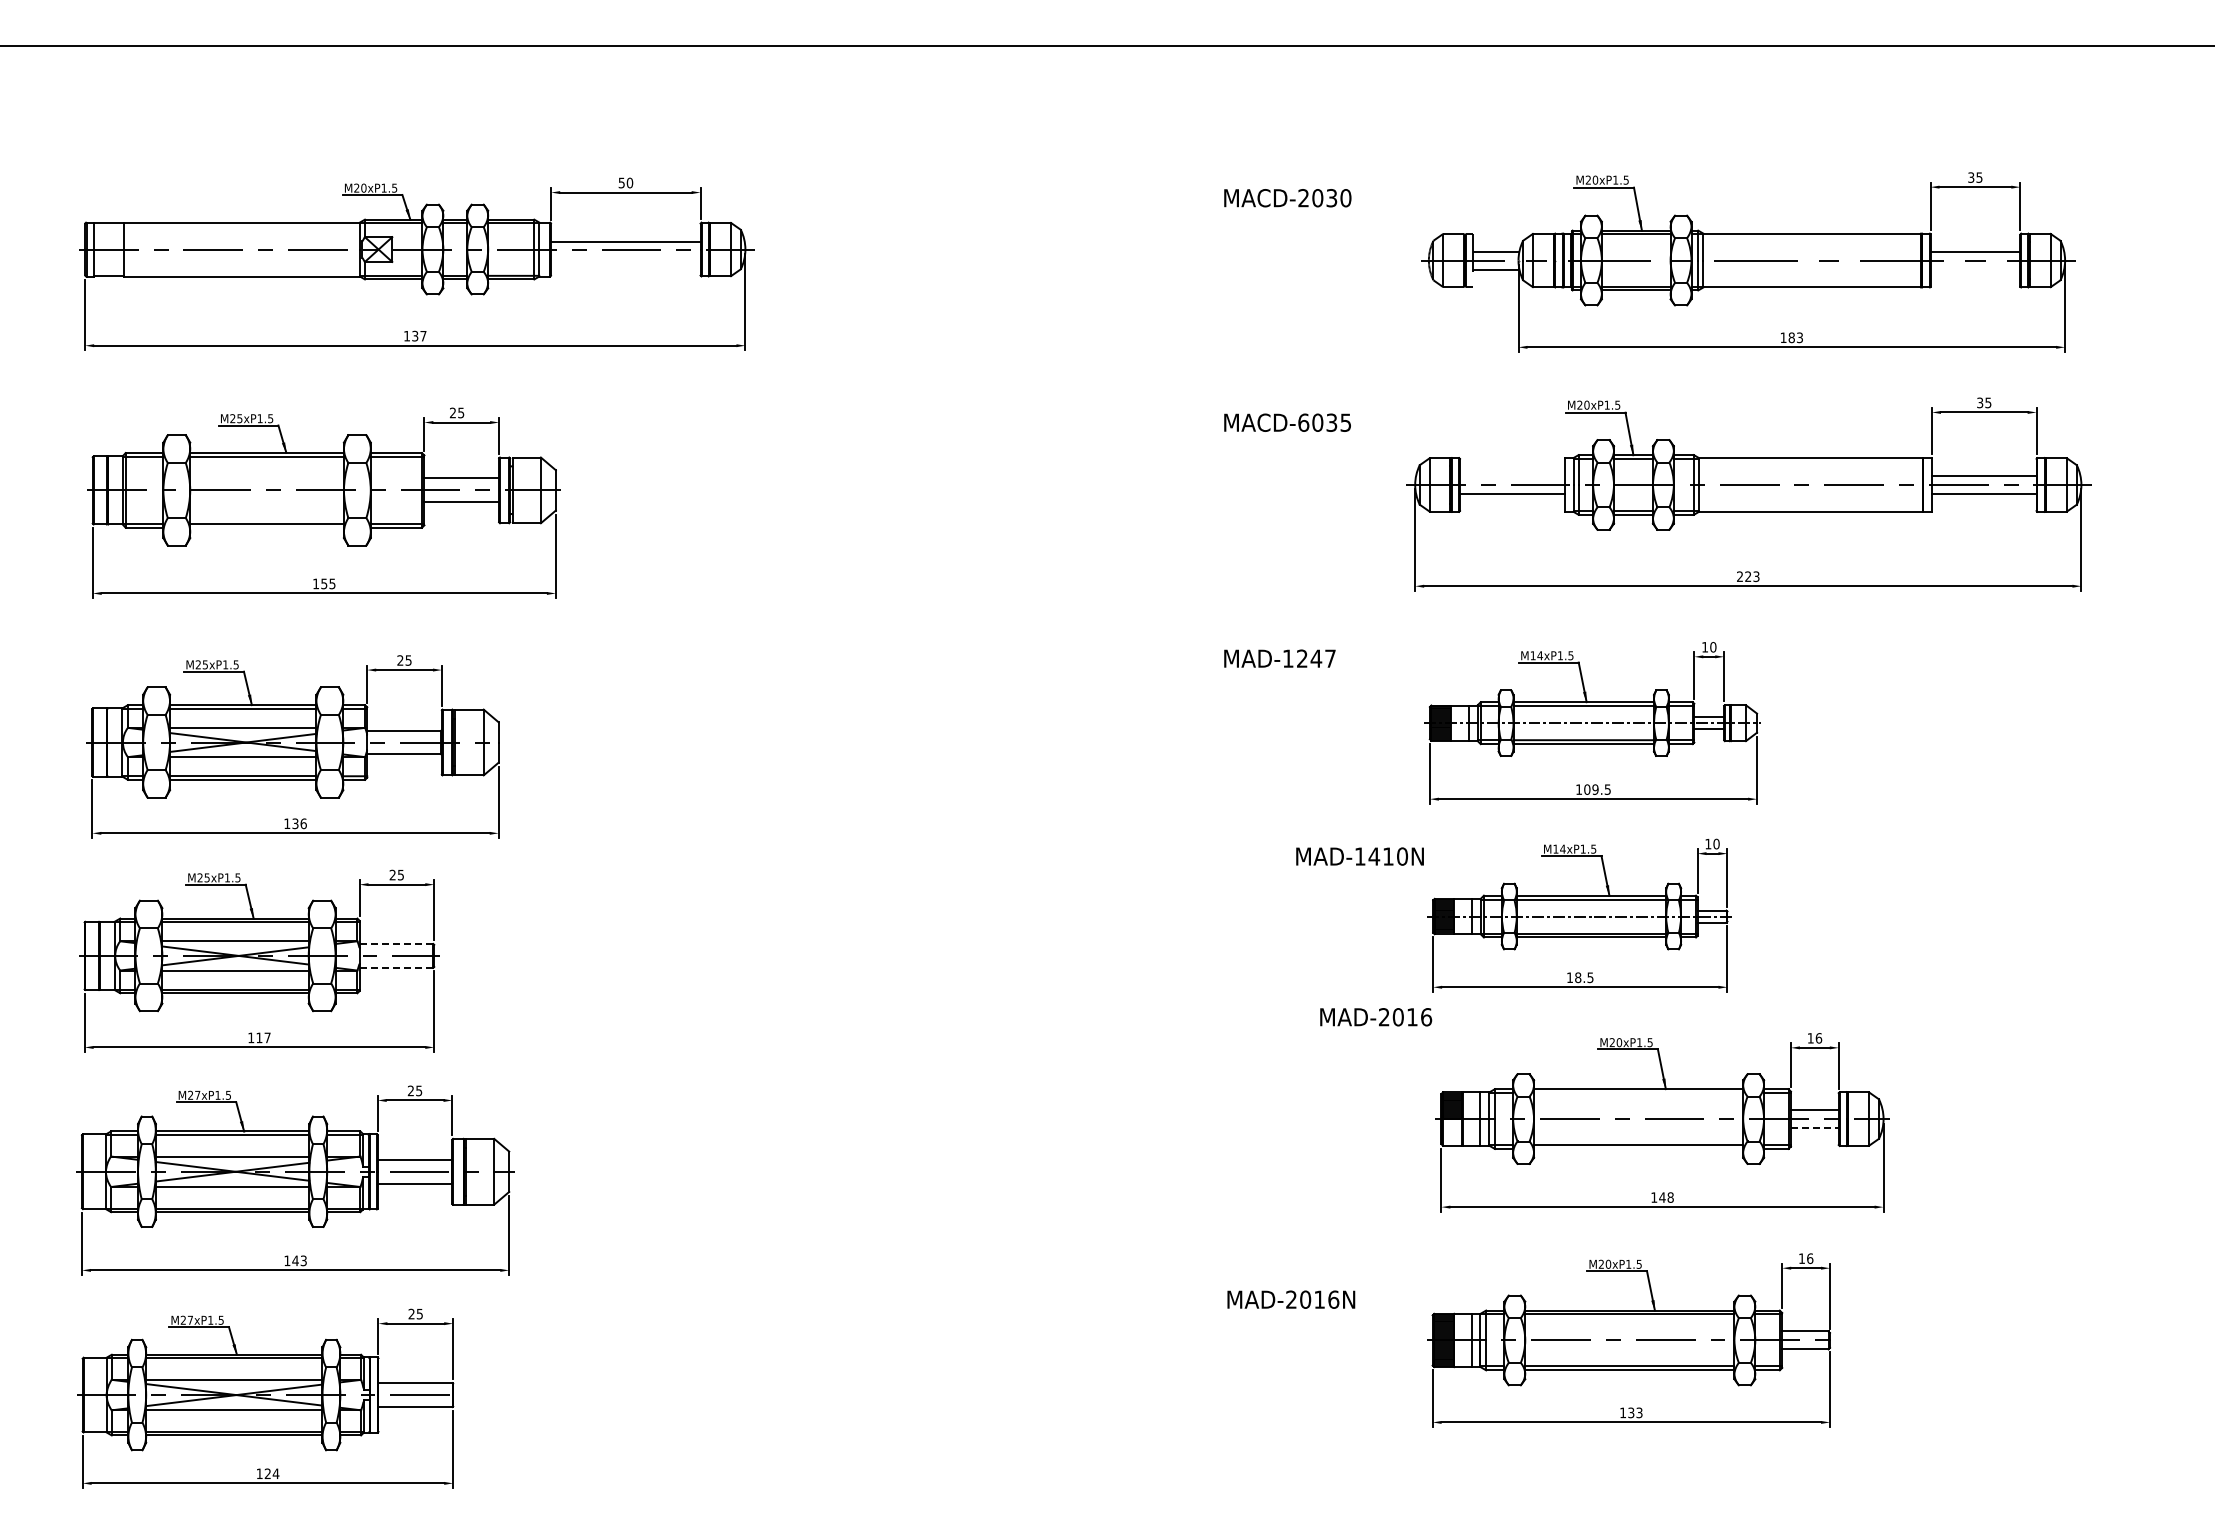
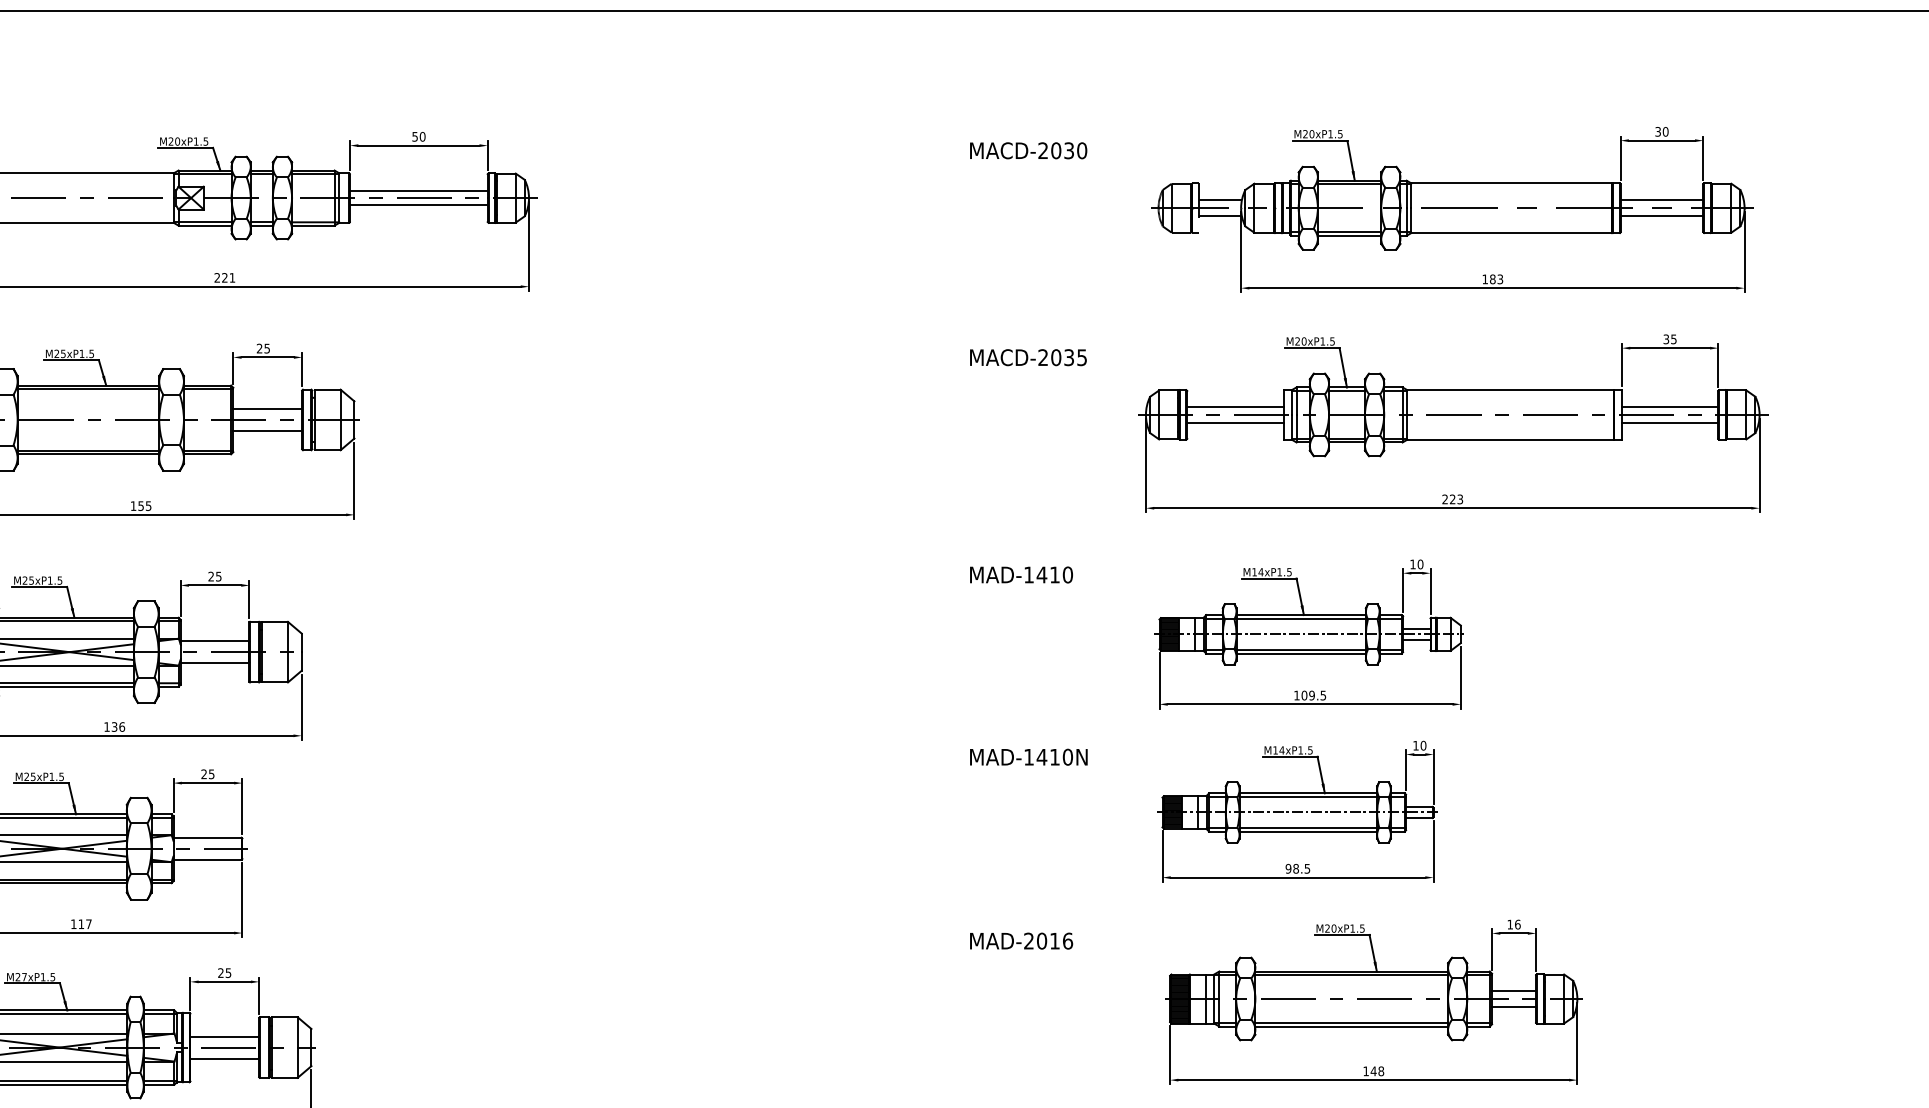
text: (1979, 177) -> (1665, 131), 35 -> 30
line: (625, 257) -> (418, 205), added
line: (1975, 269) -> (1662, 216), added
text: (415, 335) -> (225, 277), 137 -> 221
text: (1303, 422) -> (1043, 357), MACD-6035 -> MACD-2035
line: (1512, 476) -> (1235, 407), added
line: (266, 527) -> (87, 454), added
text: (1316, 658) -> (1055, 574), MAD-1247 -> MAD-1410
text: (1359, 856) -> (1028, 757), moved
line: (396, 943) -> (207, 837), dashed -> solid
line: (396, 967) -> (207, 859), dashed -> solid
text: (1569, 977) -> (1288, 868), 18.5 -> 98.5
text: (1376, 1017) -> (1021, 941), moved
line: (1638, 1093) -> (1351, 975), added
line: (1814, 1128) -> (1513, 1007), dashed -> solid
hatch: (1452, 1132) -> (1180, 1011), added
line: (1638, 1148) -> (1351, 1026), added

